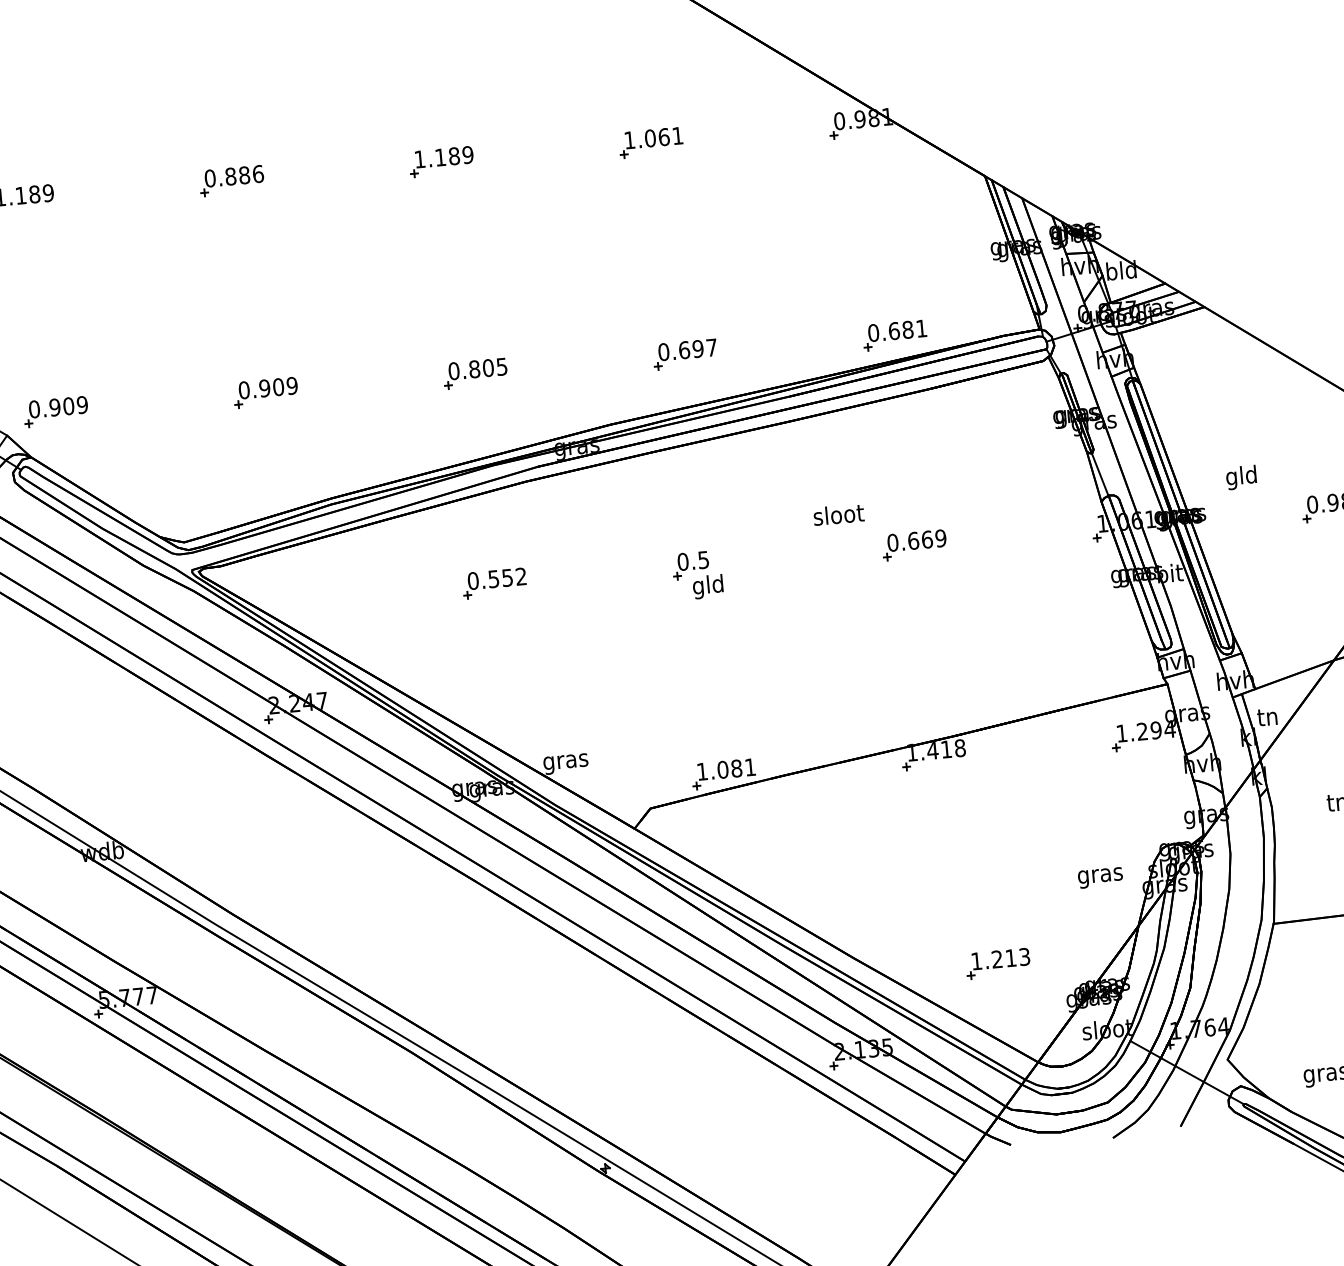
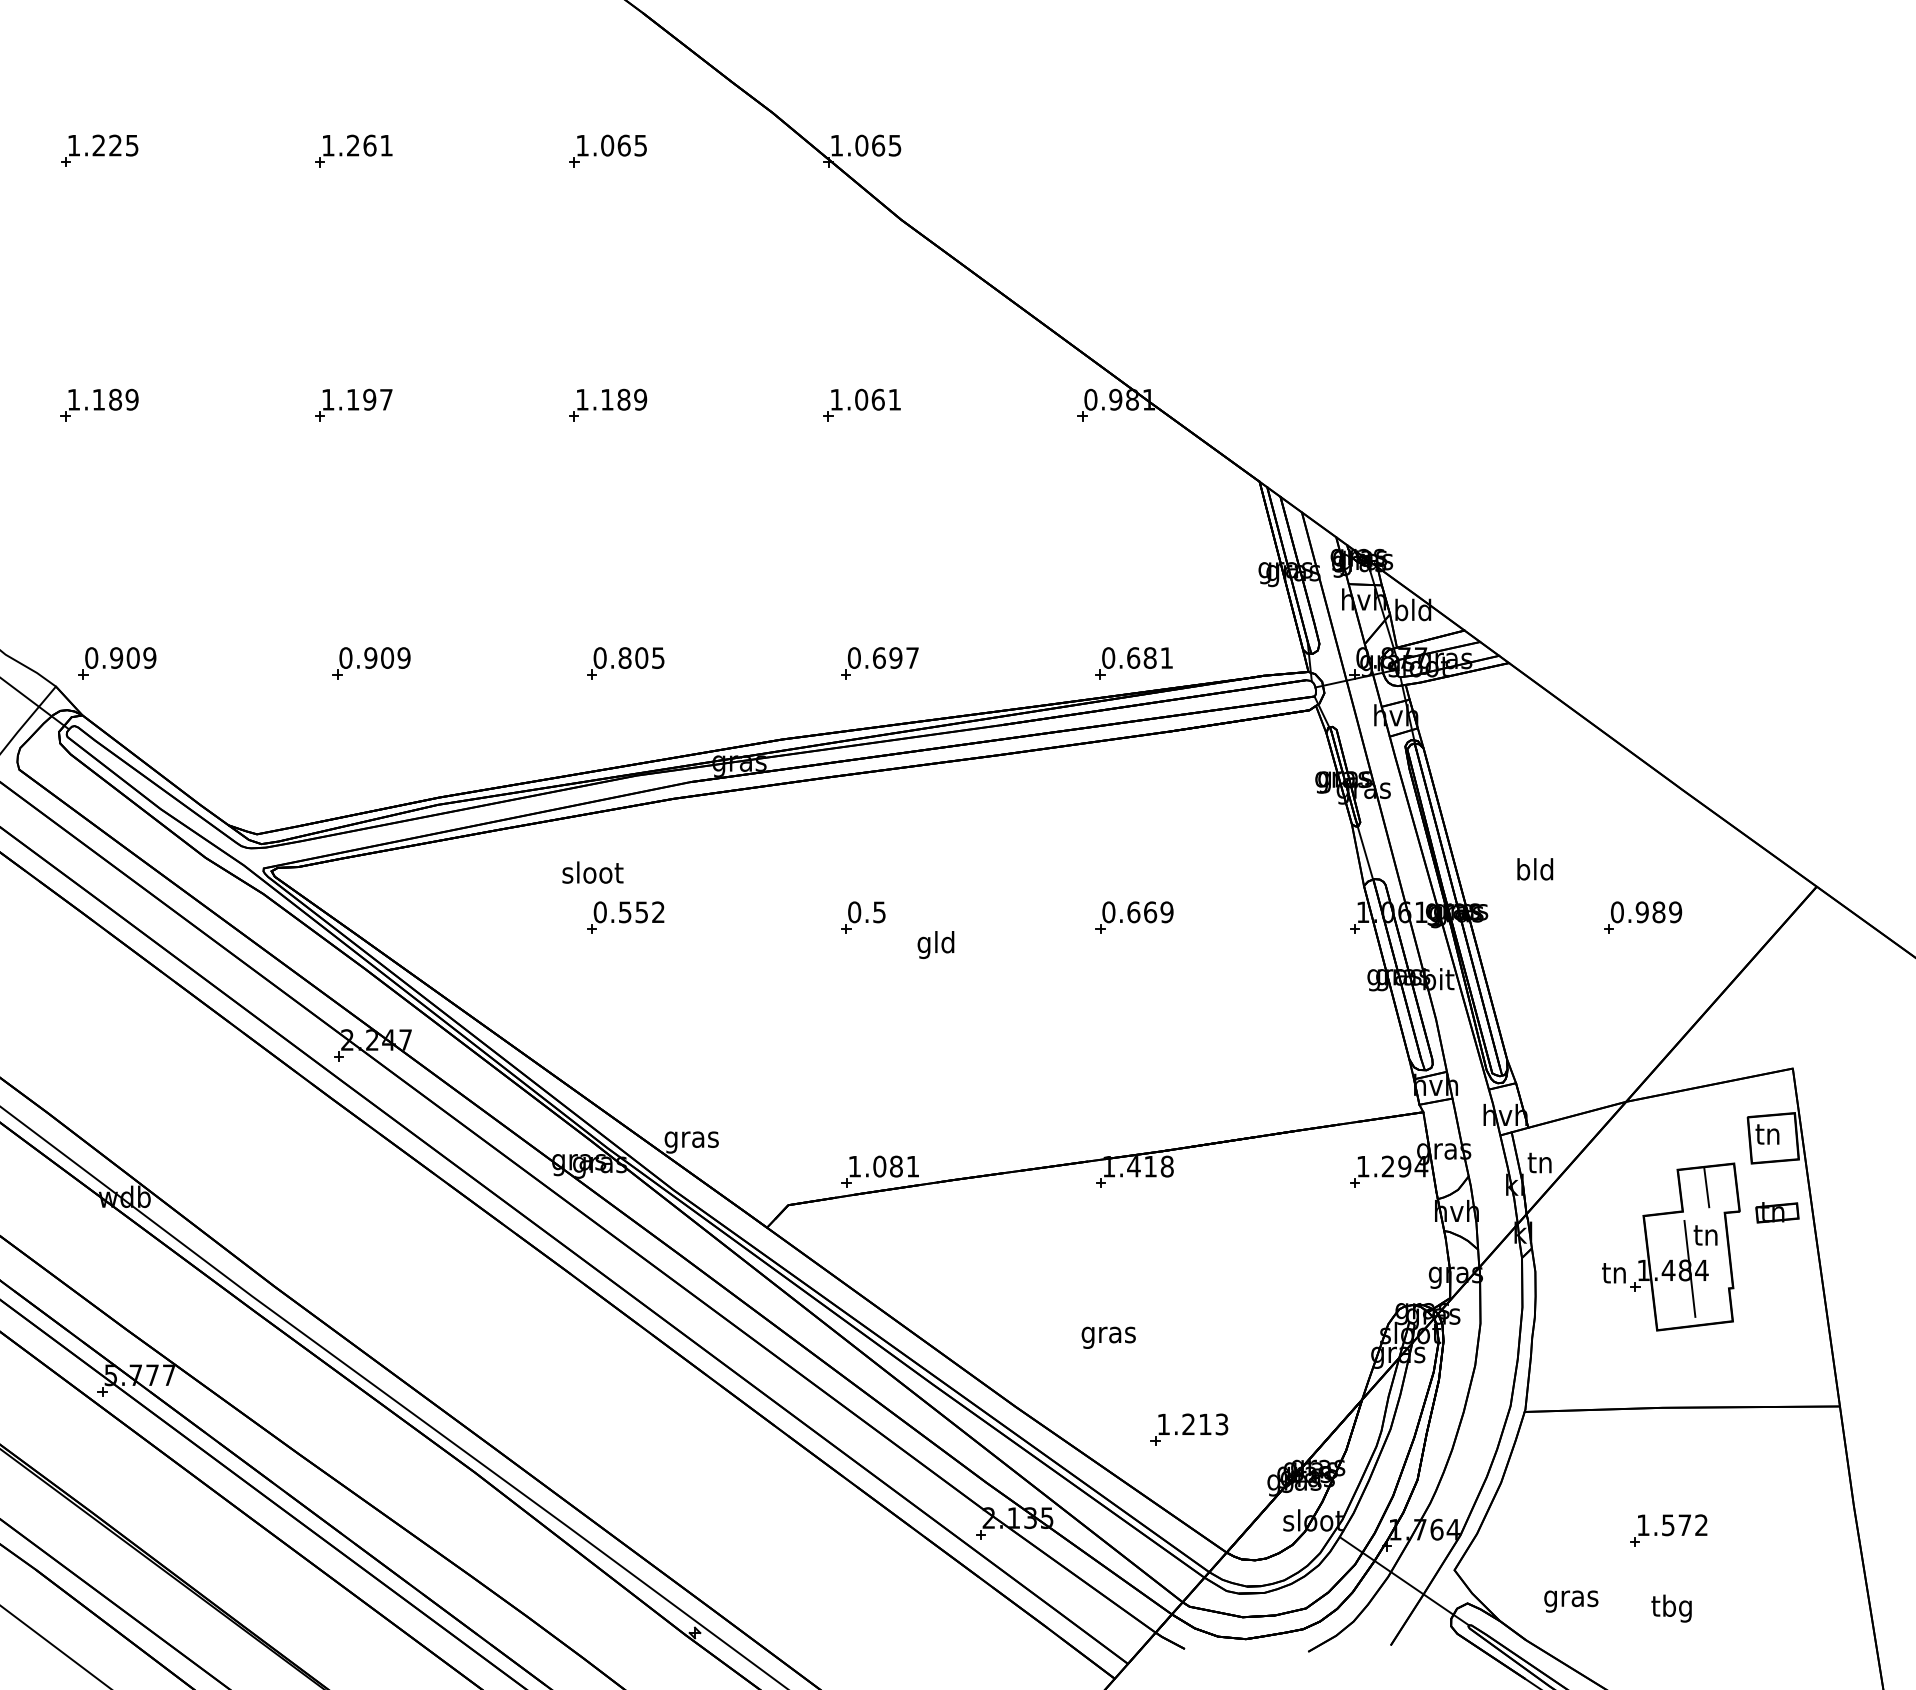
text: (234, 176) -> (357, 399), 0.886 -> 1.197
text: (1232, 478) -> (1523, 872), gld -> bld
text: (838, 514) -> (592, 872), moved
text: (707, 586) -> (935, 944), moved
text: (1100, 877) -> (1108, 1337), moved

